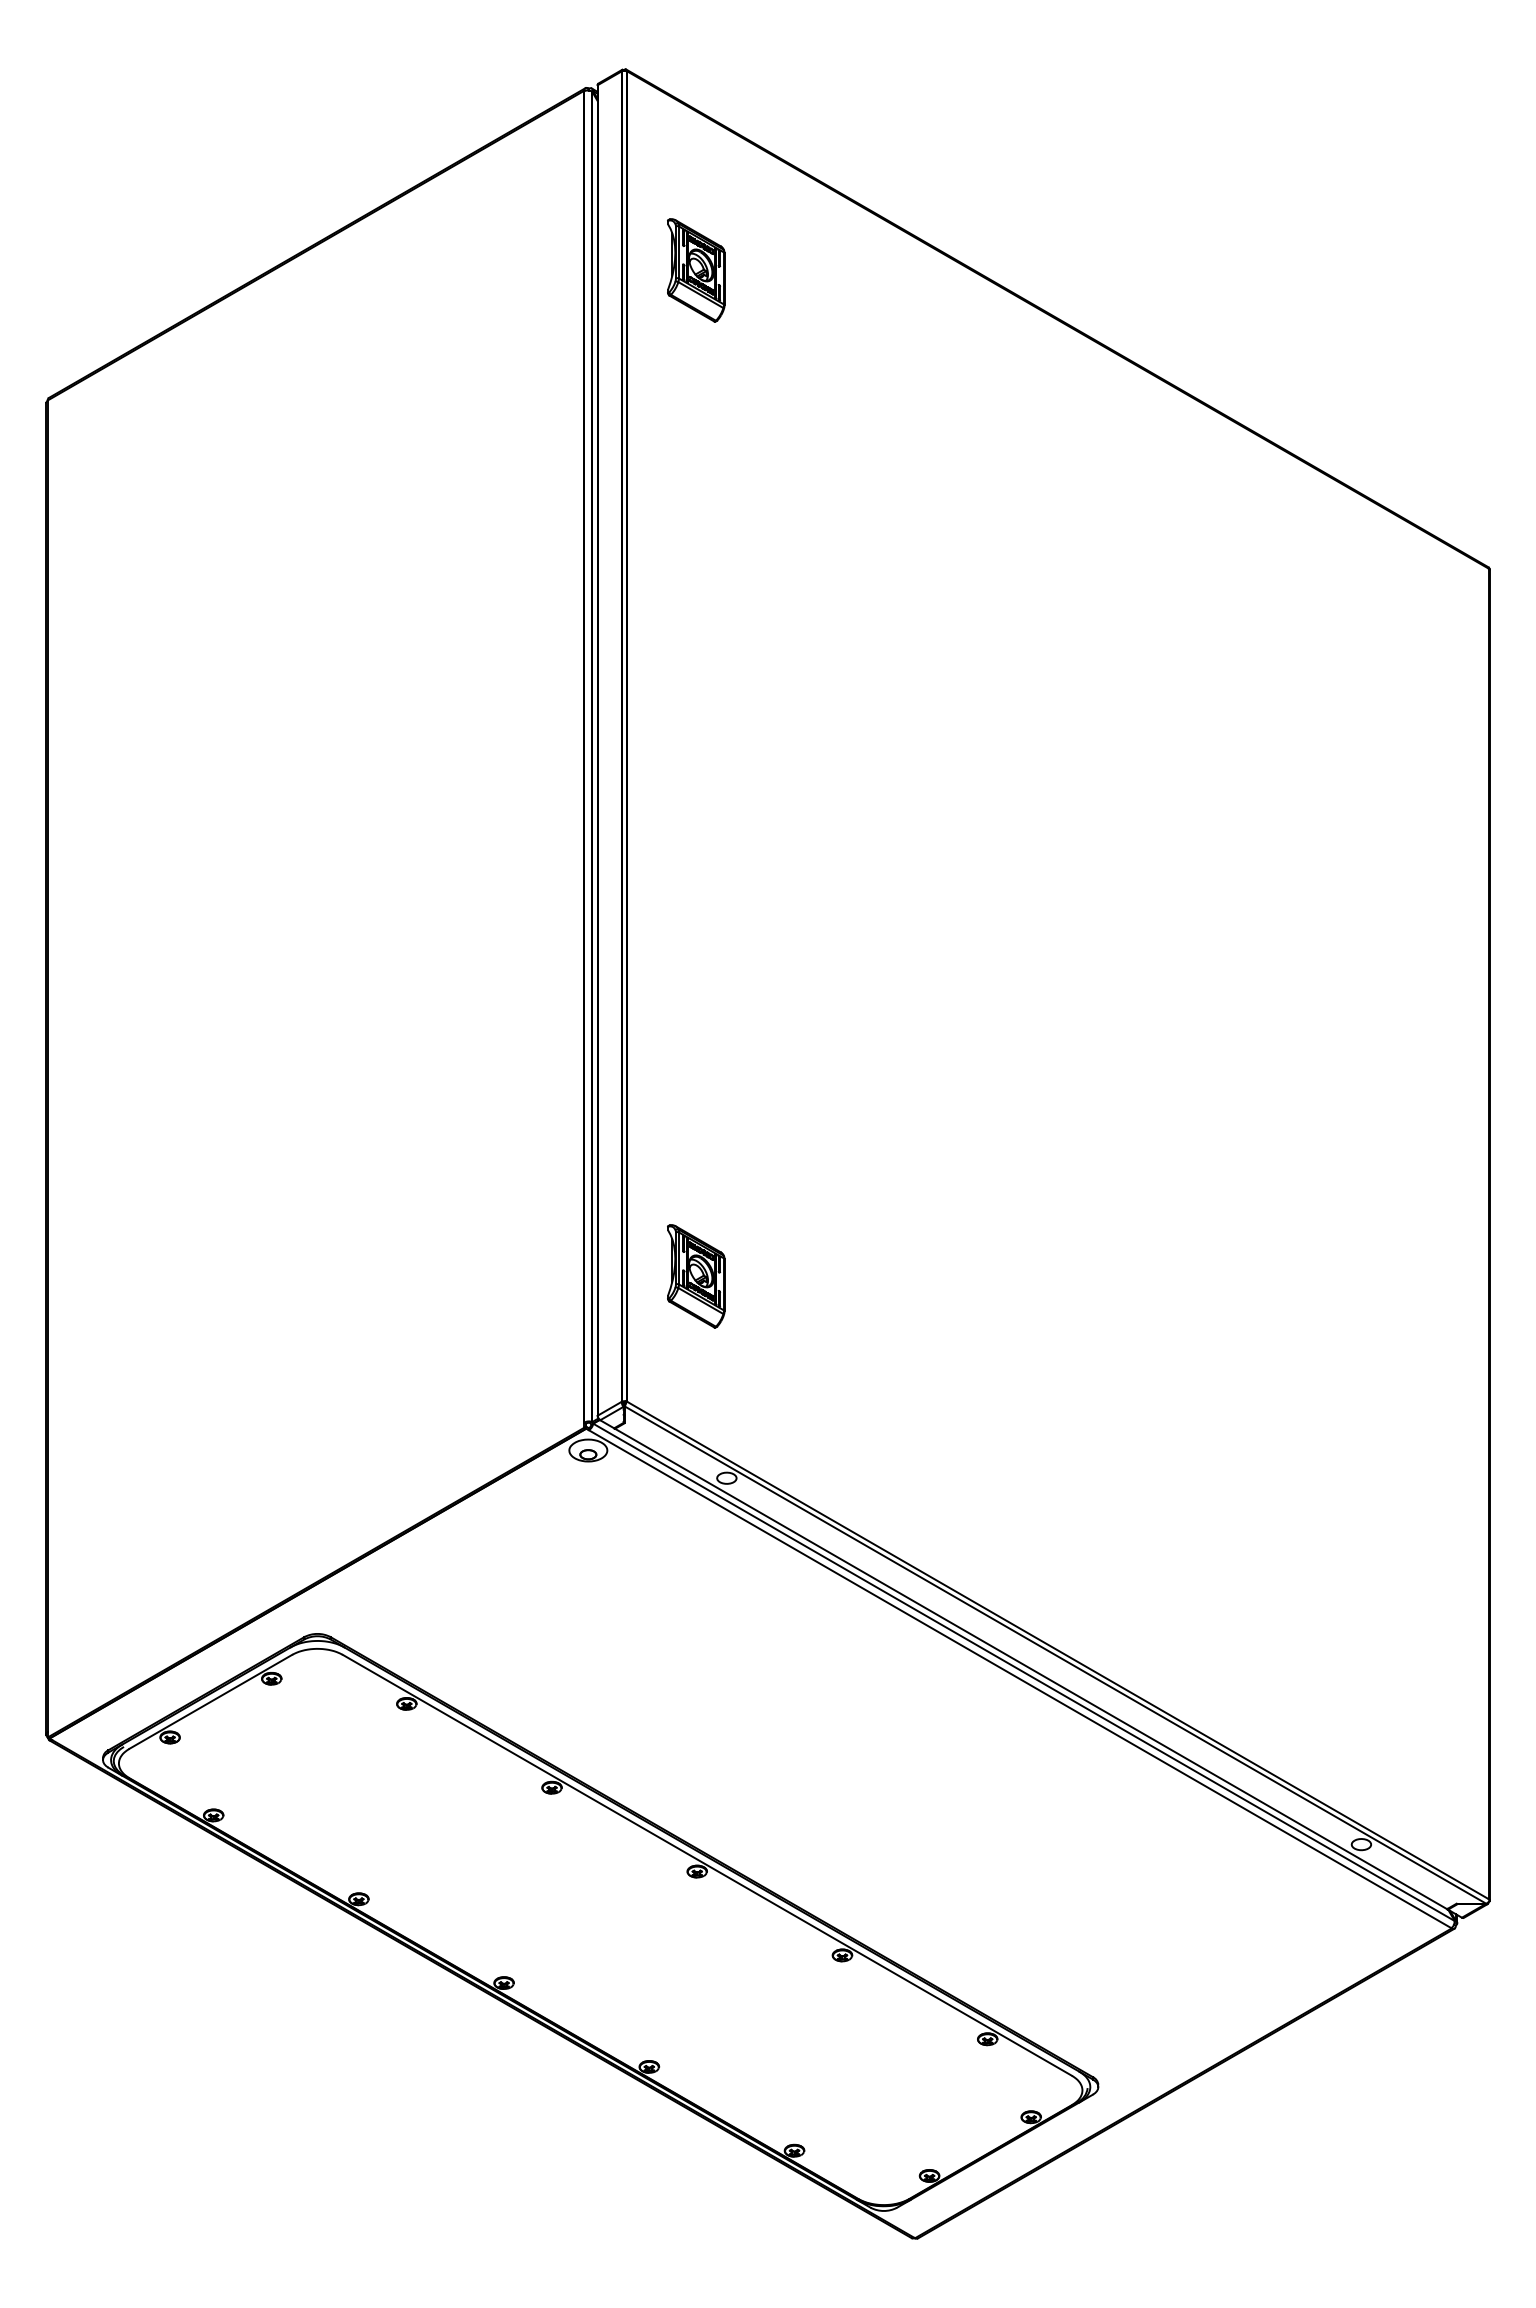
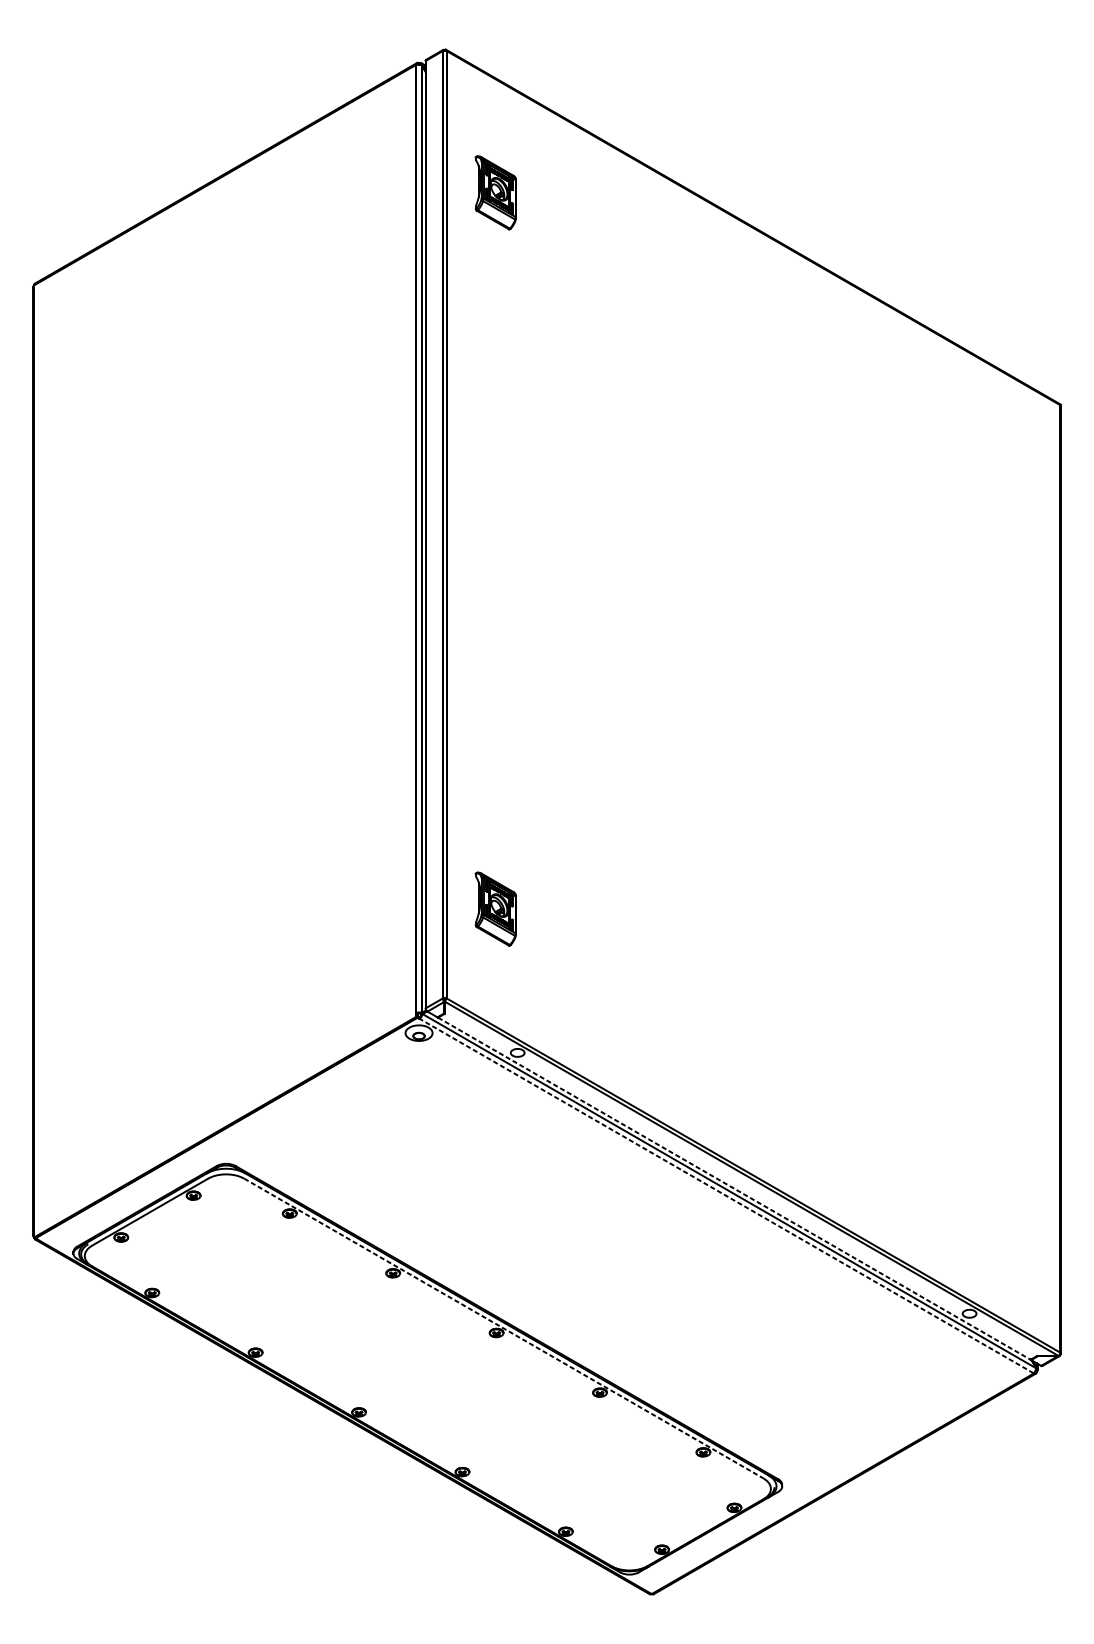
line: (1031, 1669) -> (734, 1189), solid -> dashed
line: (1020, 1679) -> (726, 1196), solid -> dashed
line: (707, 1865) -> (503, 1328), solid -> dashed

